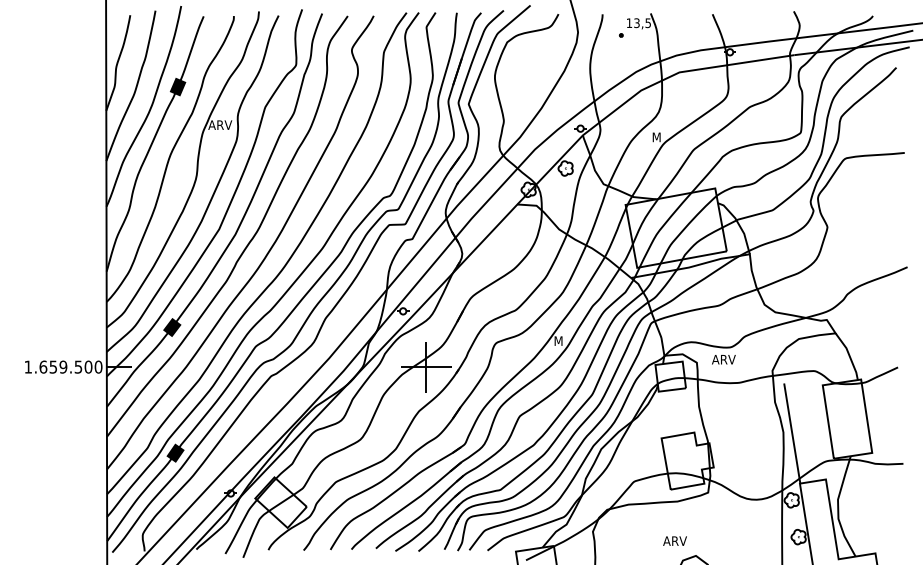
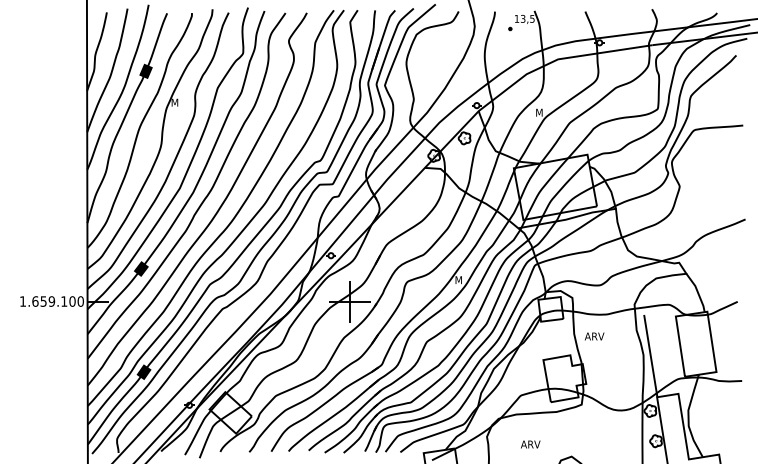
text: (220, 124) -> (180, 102), ARV -> M
text: (723, 359) -> (594, 336), moved
text: (78, 366) -> (64, 301), 1.659.500 -> 1.659.100
text: (674, 540) -> (530, 443), moved

